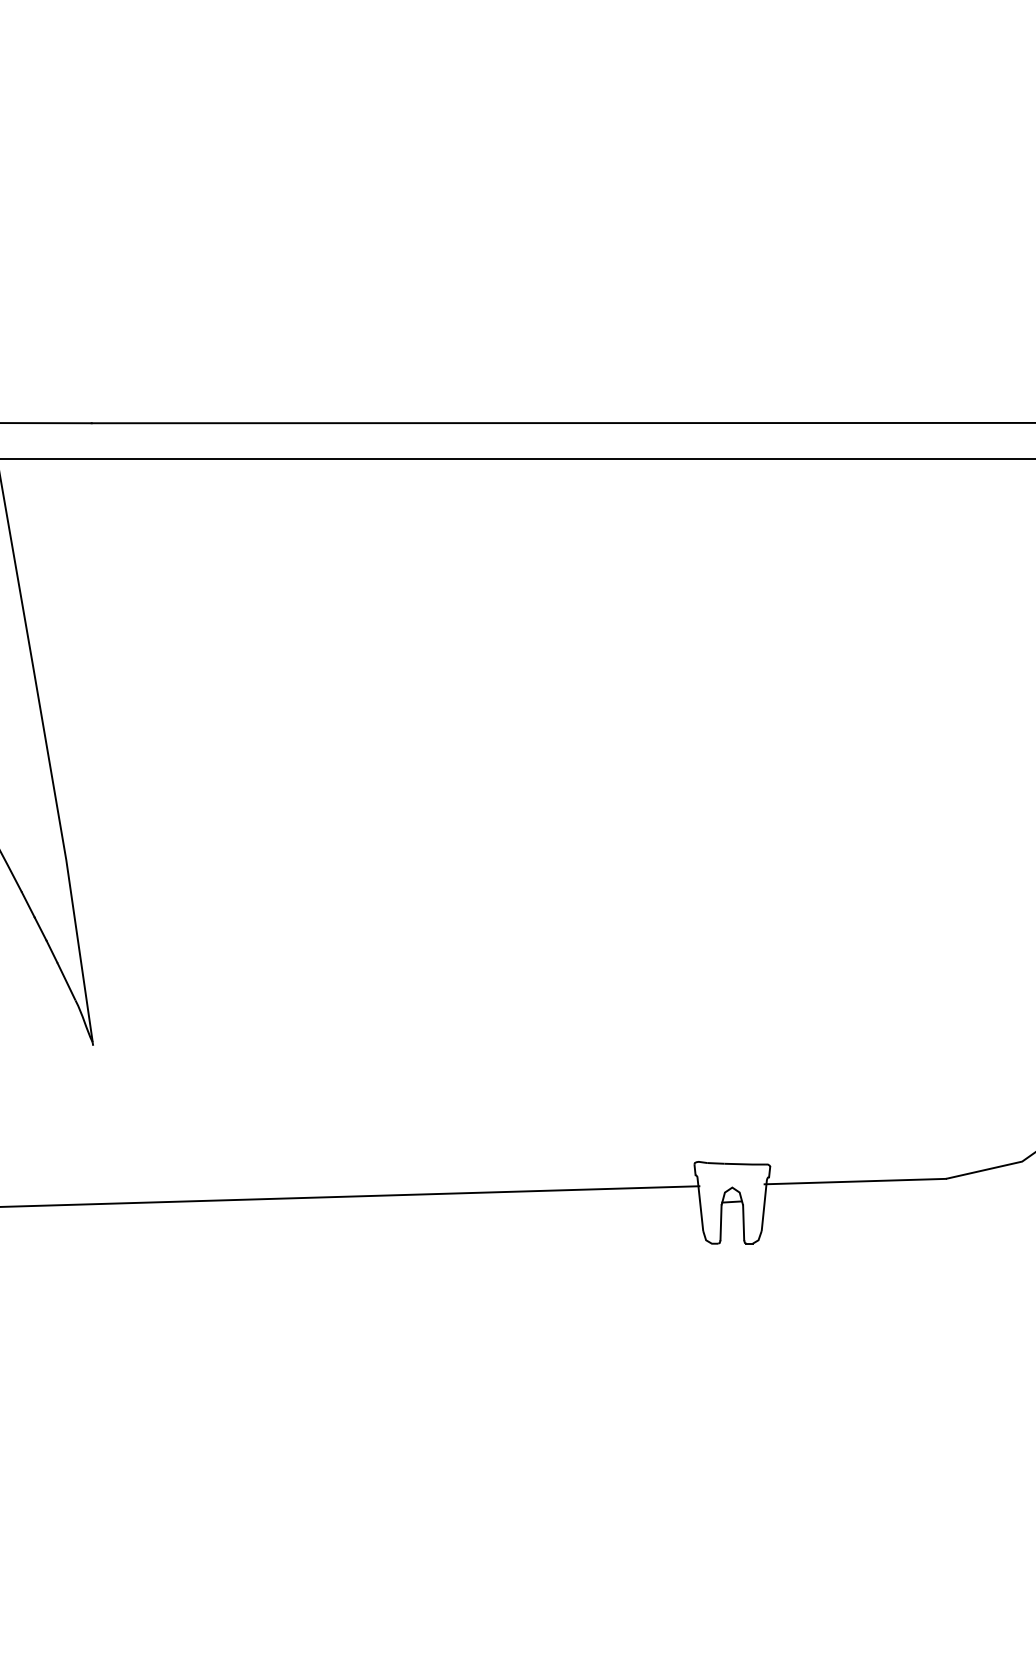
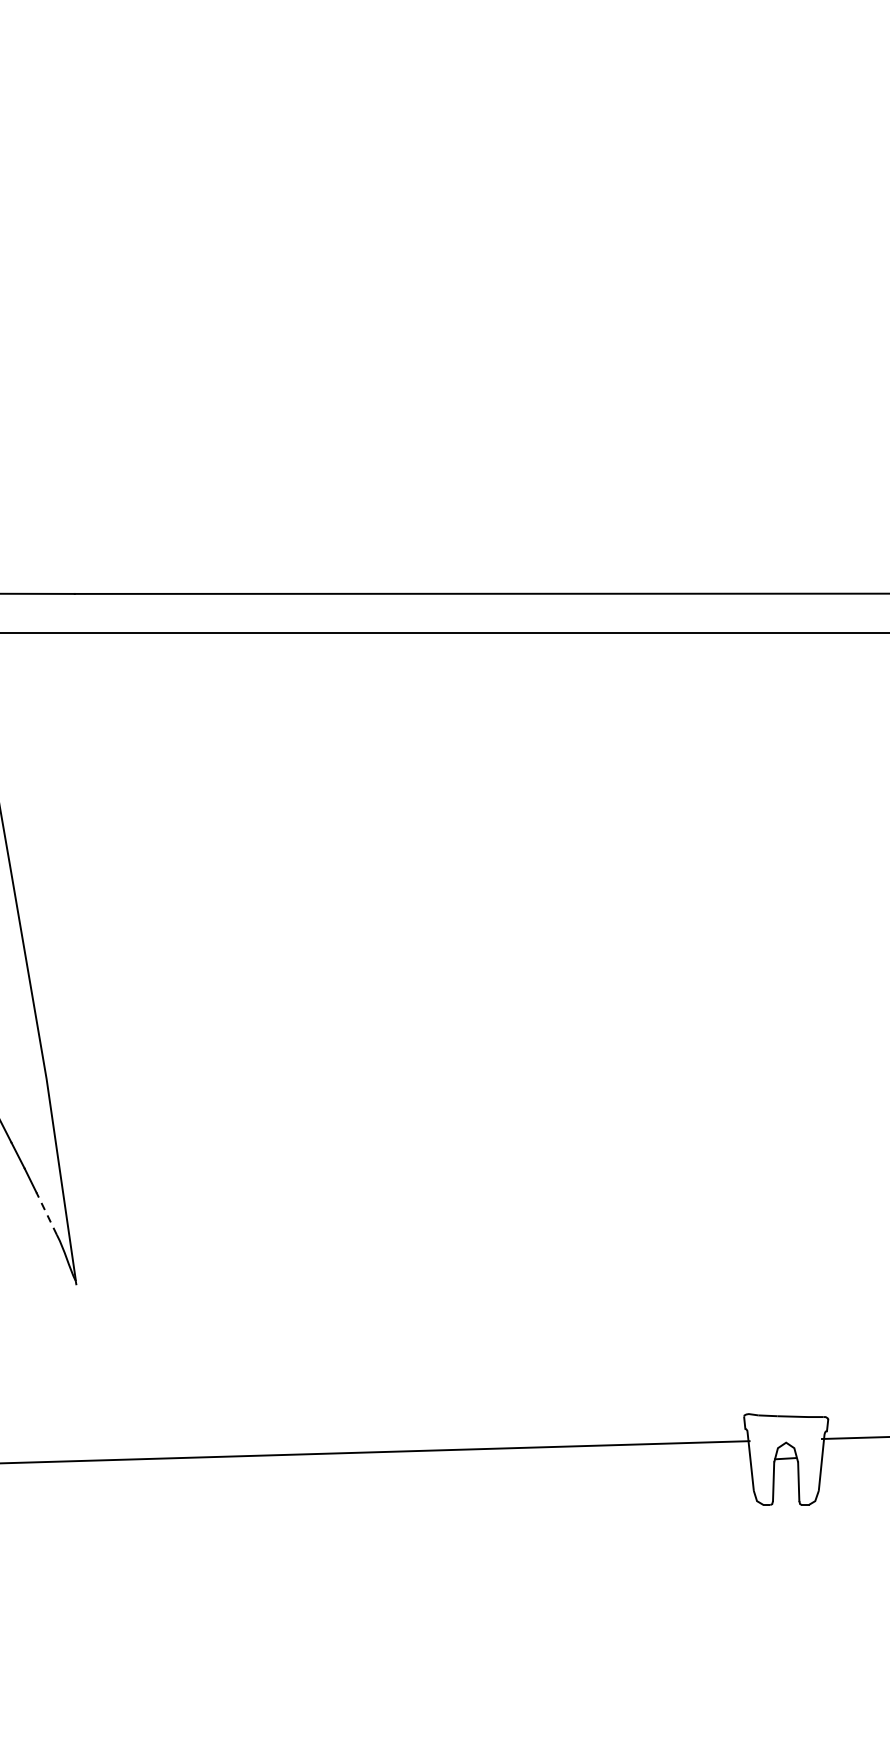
line: (66, 981) -> (46, 1213), solid -> dashed

